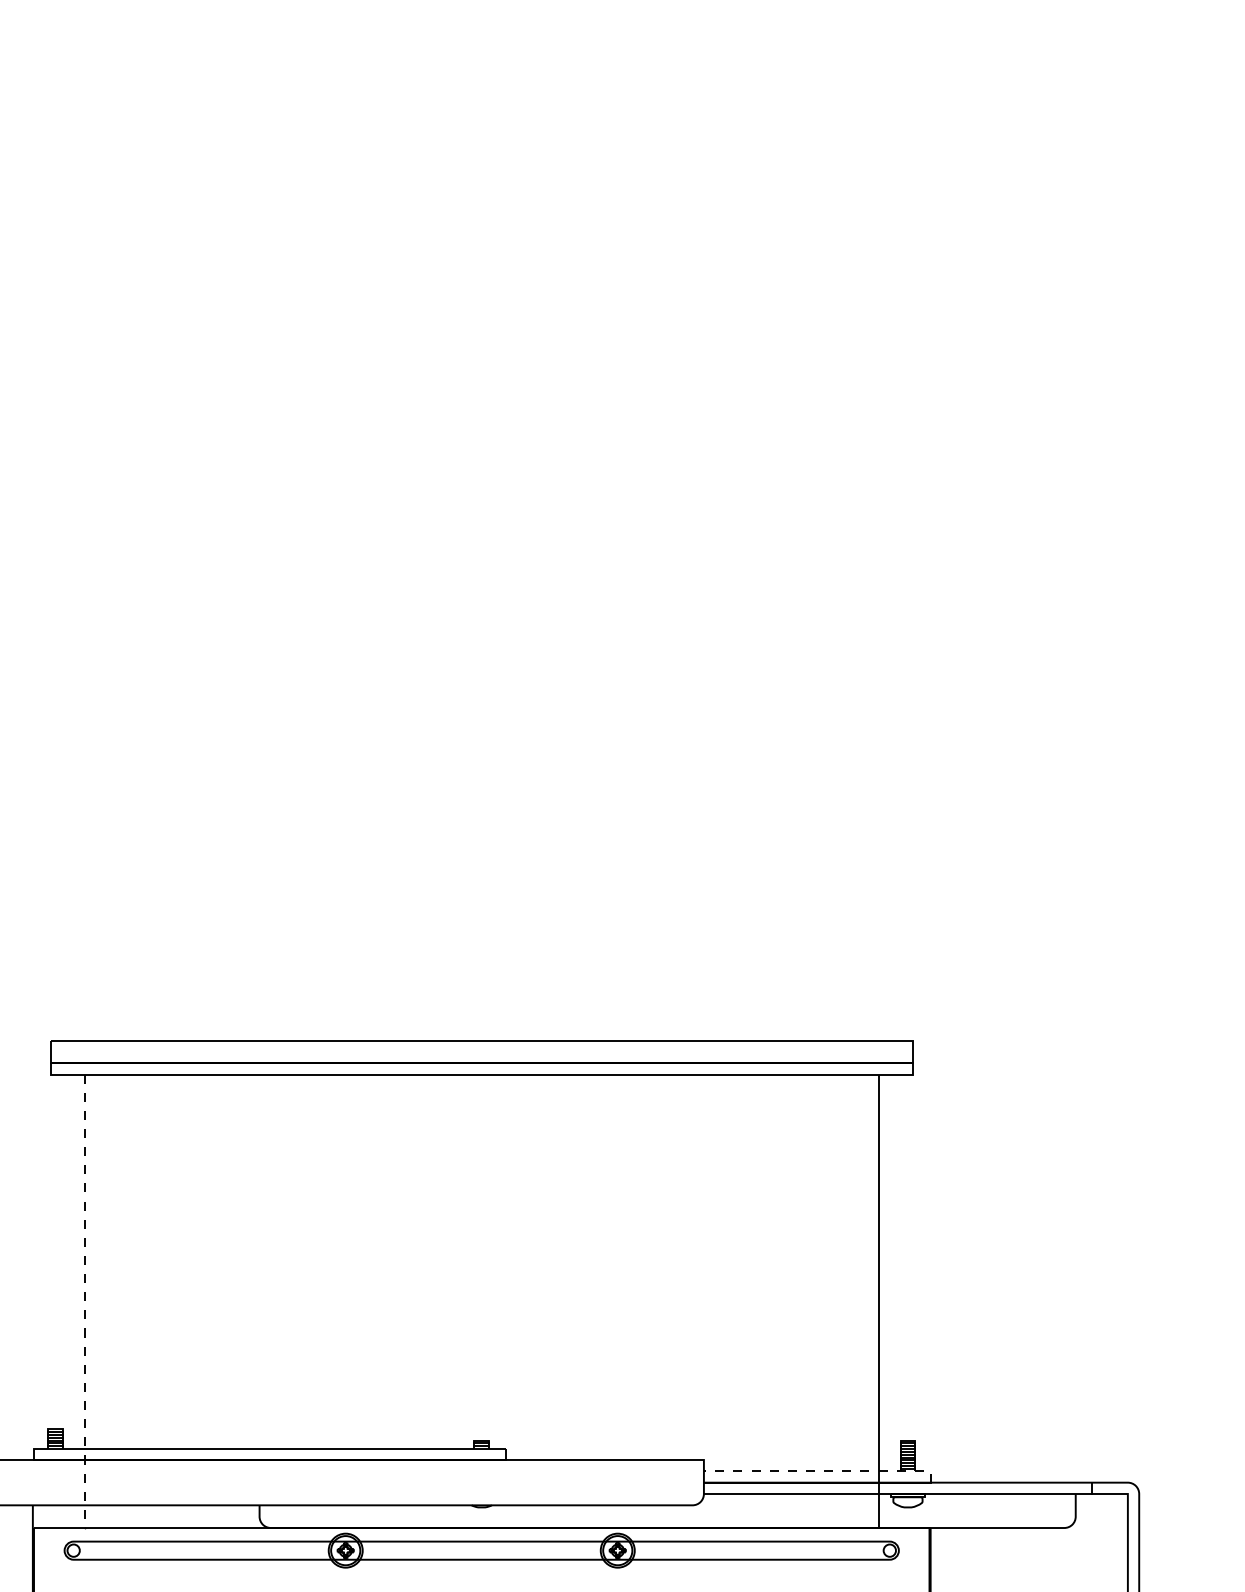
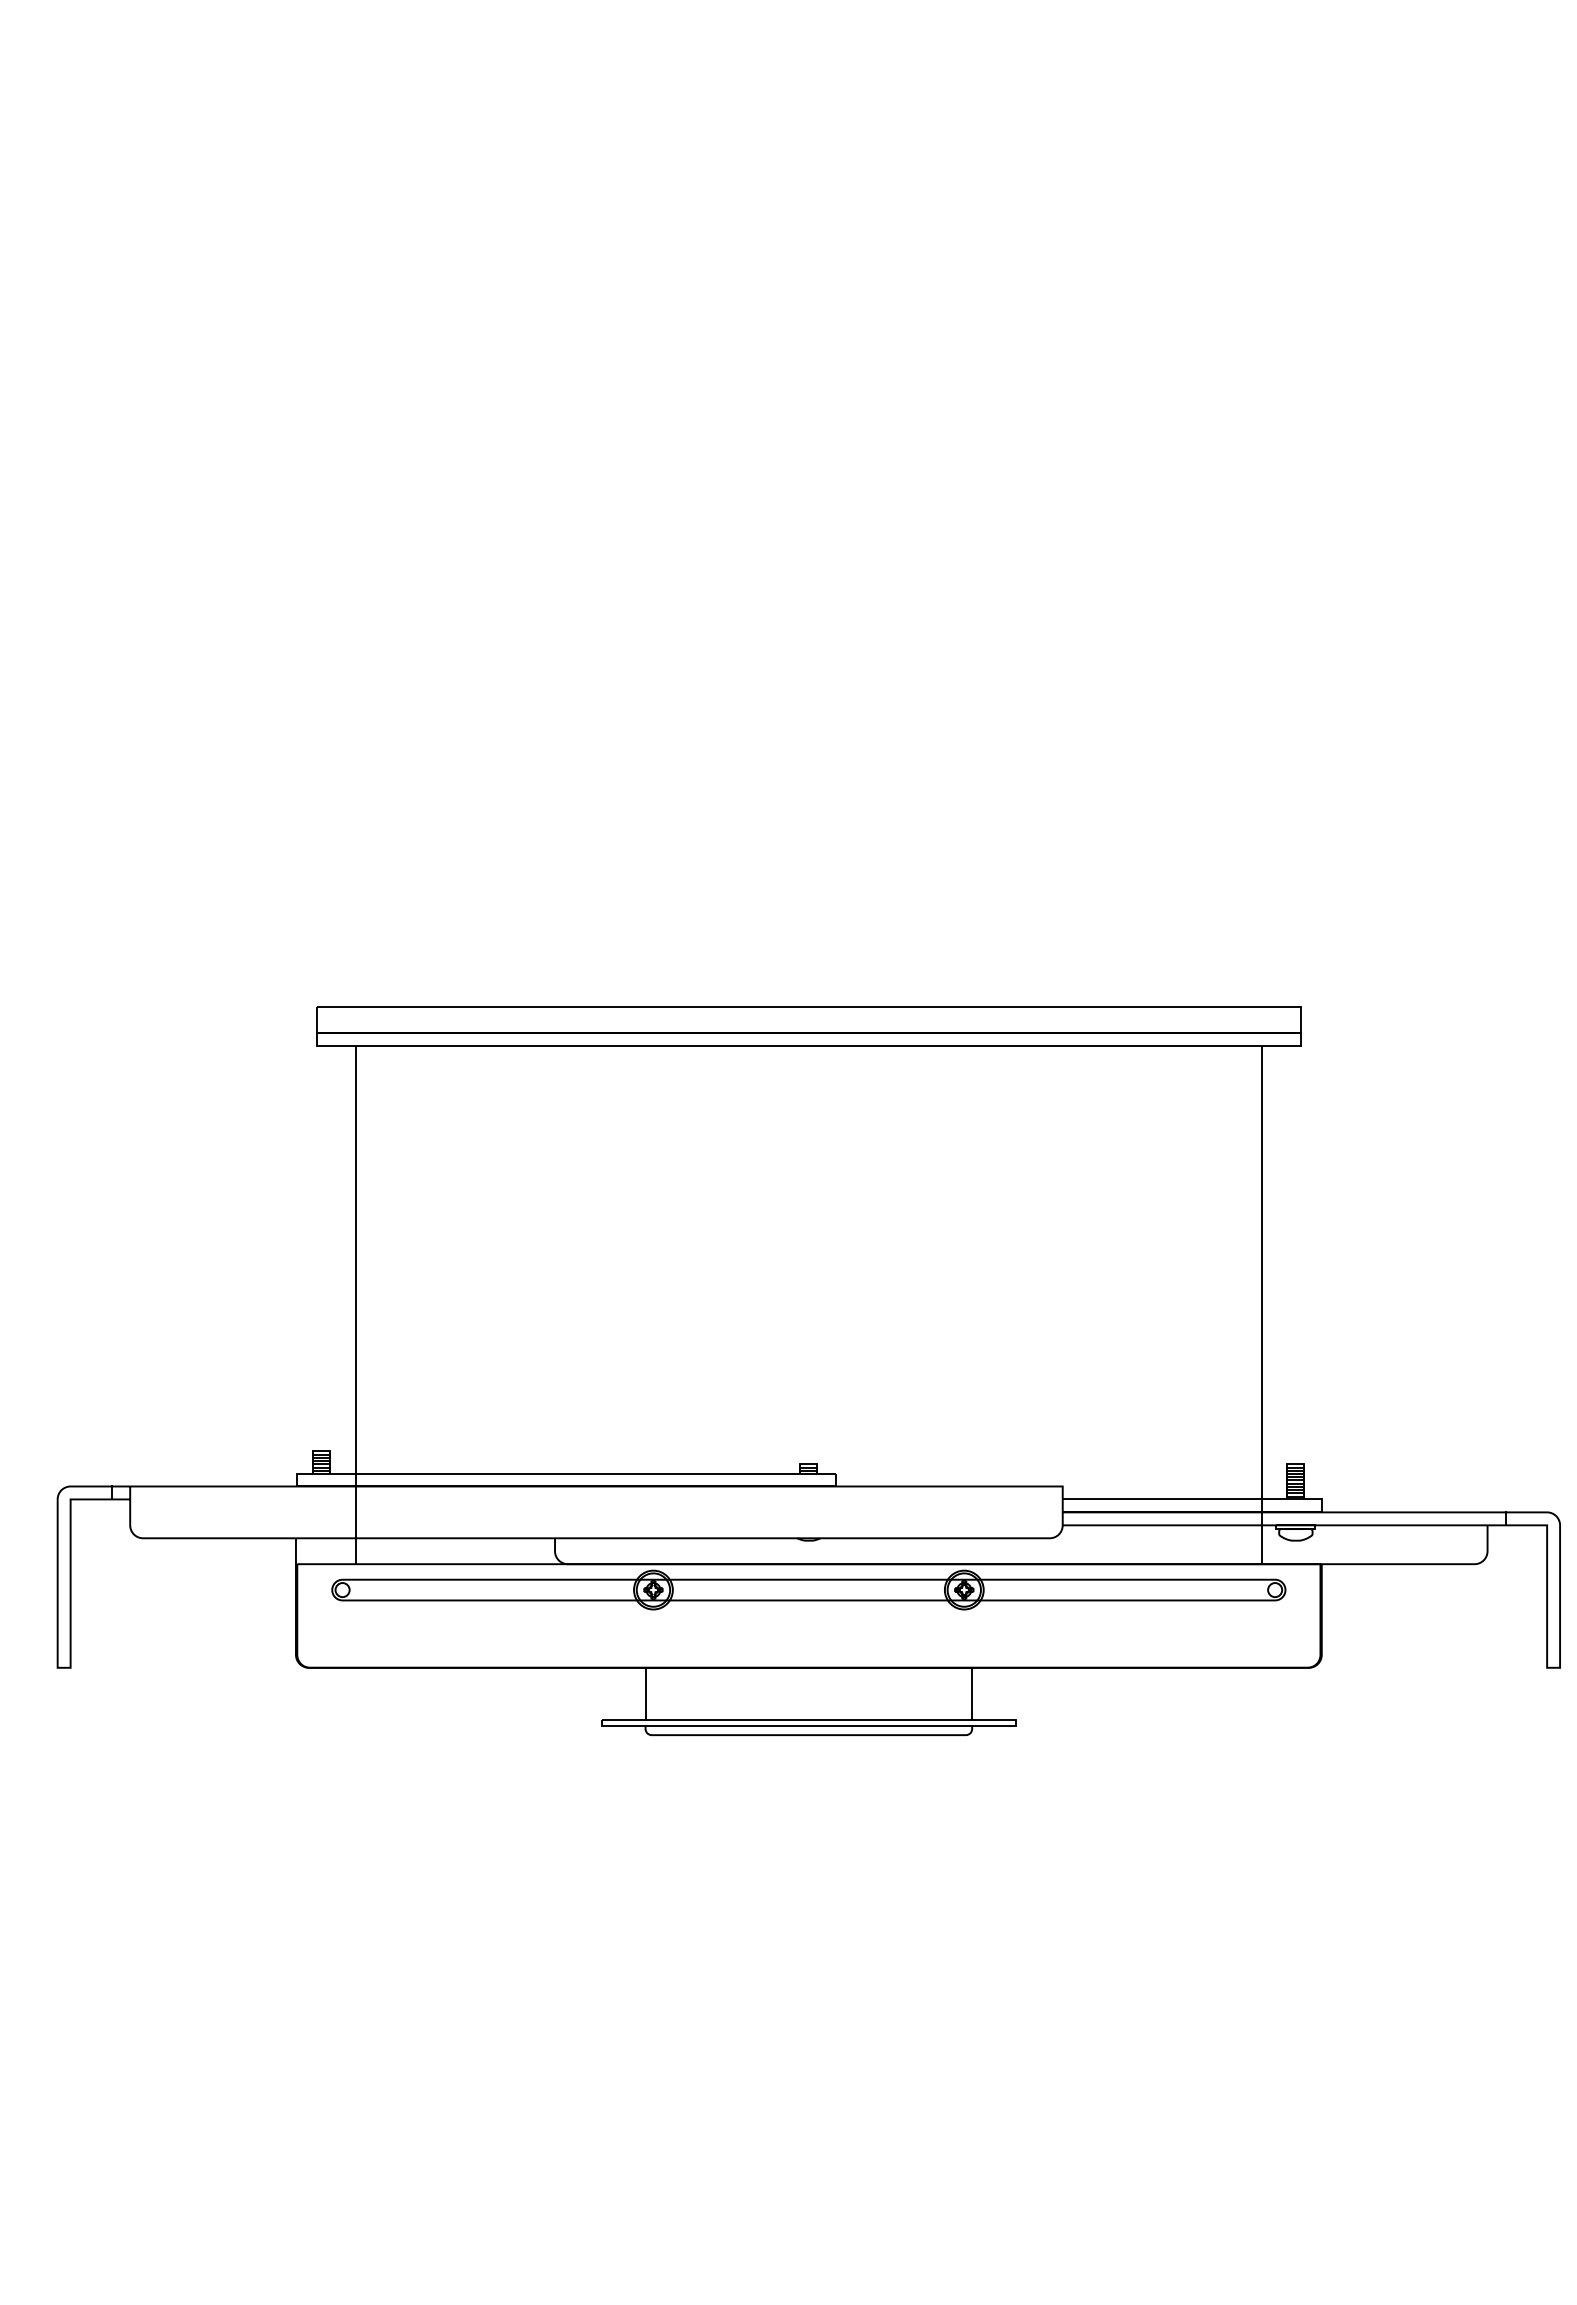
line: (84, 1301) -> (355, 1305), dashed -> solid
line: (823, 1471) -> (1199, 1499), dashed -> solid

